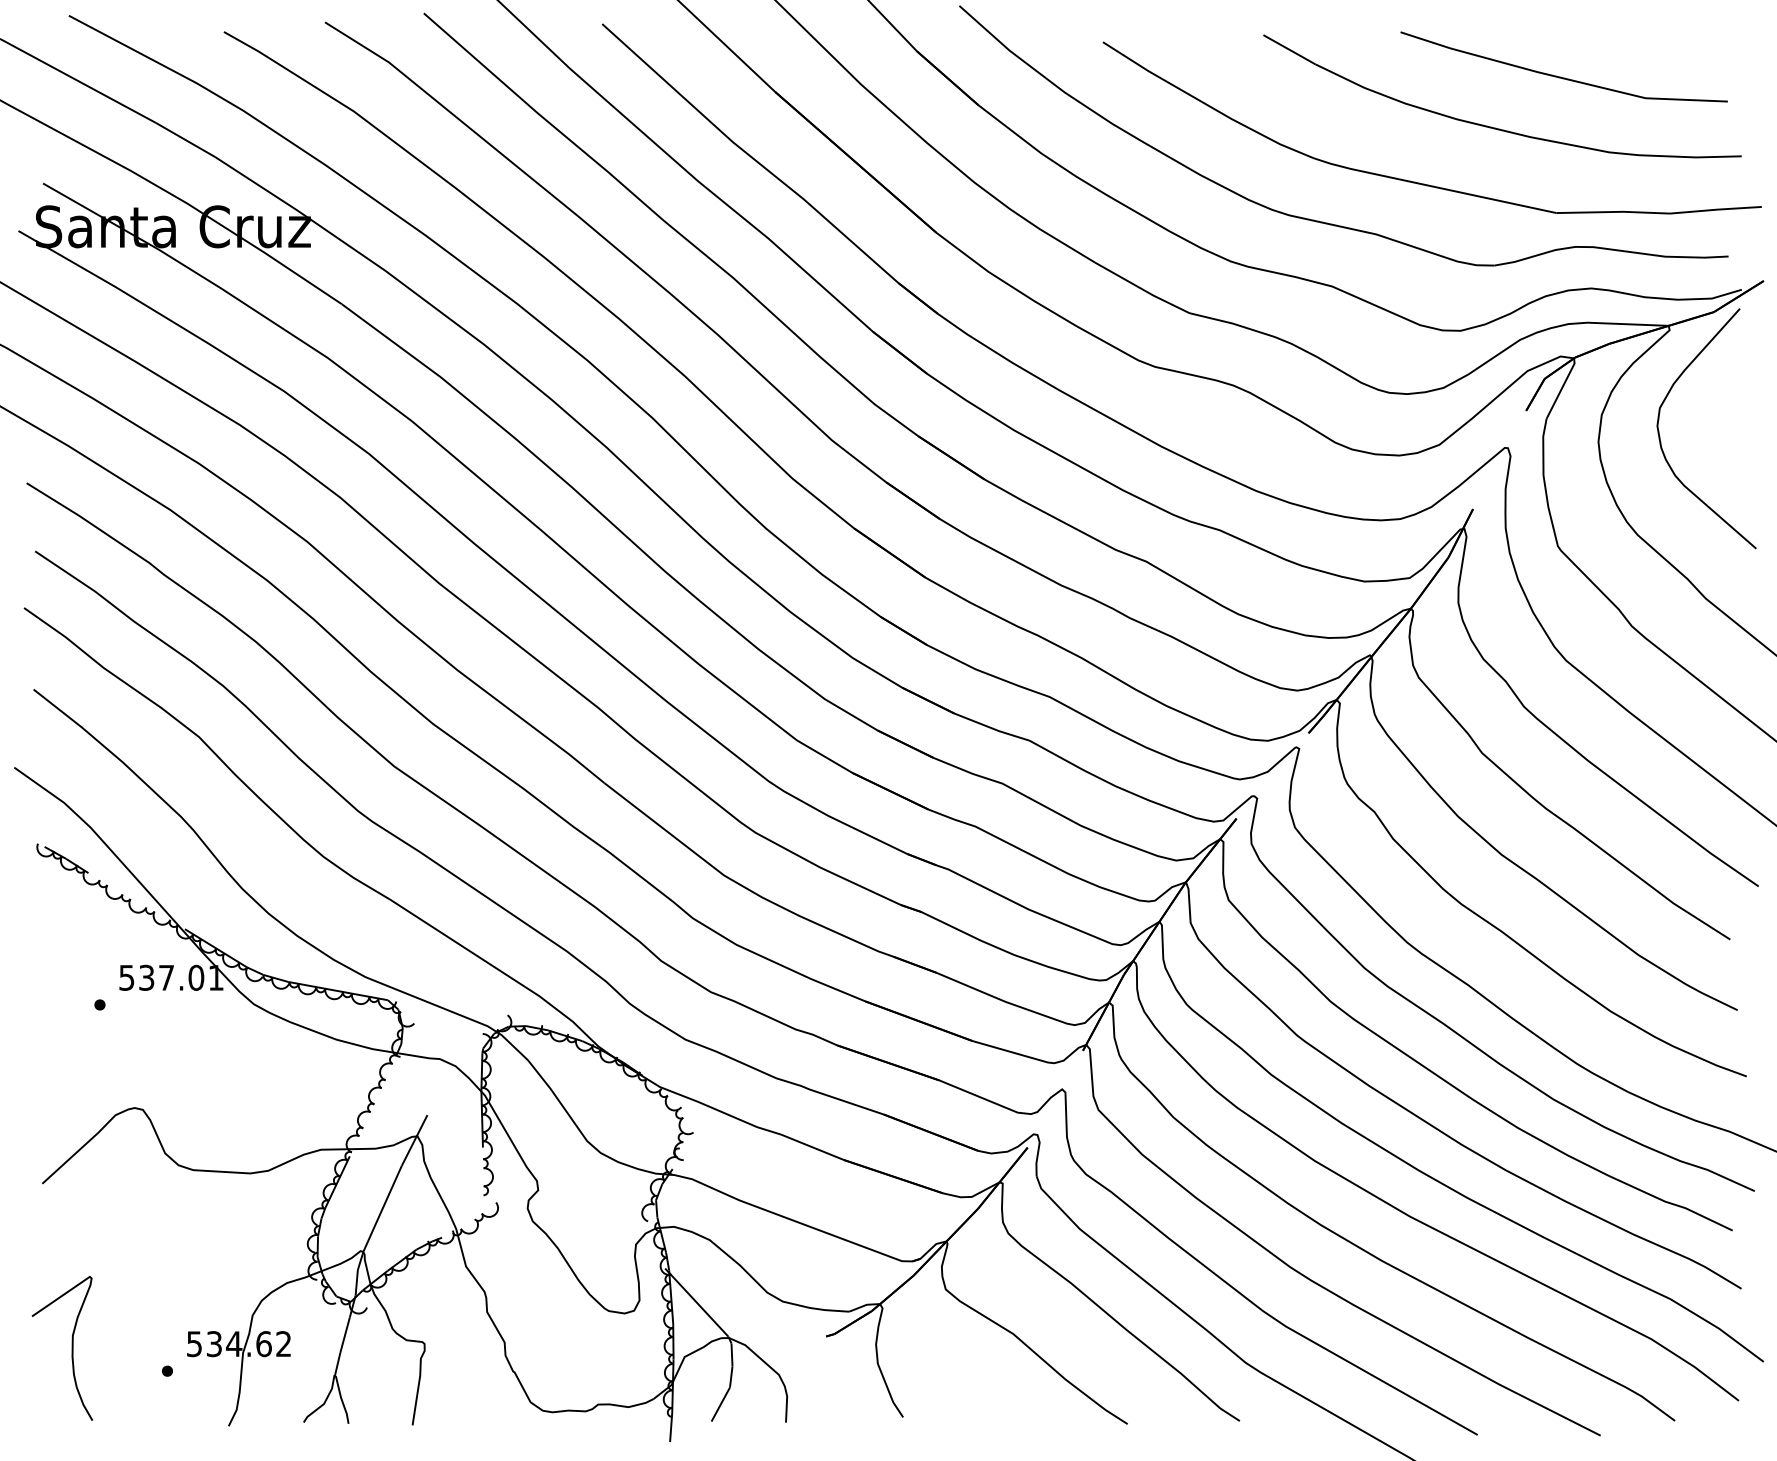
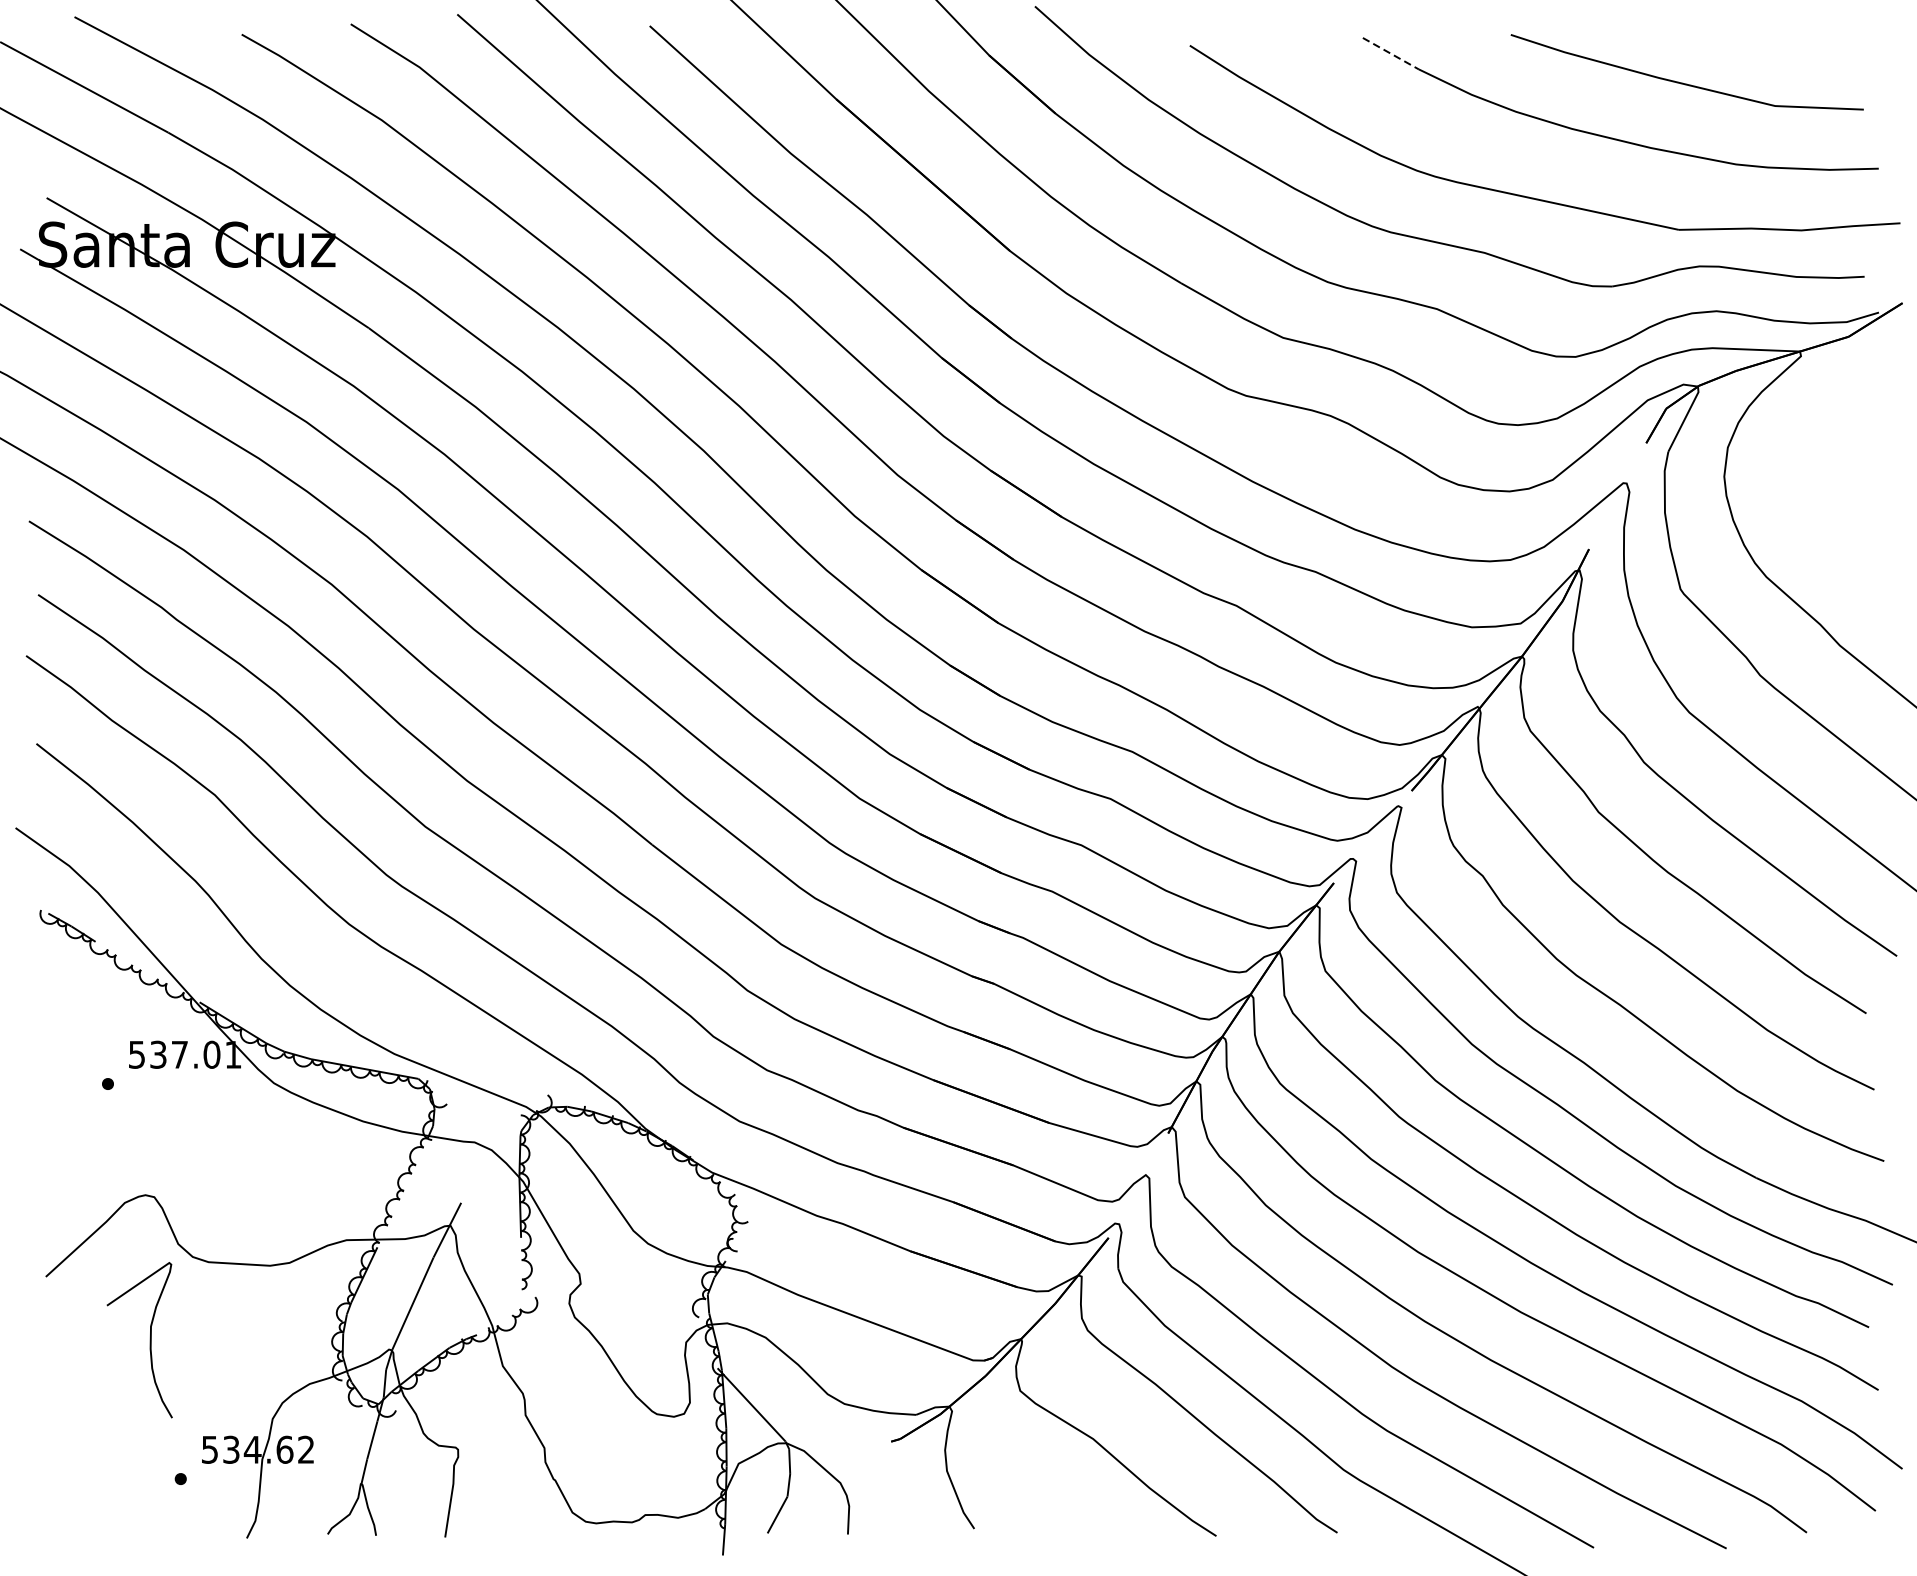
line: (1289, 49) -> (1391, 53), solid -> dashed
curve: (1660, 436) -> (1791, 470), removed
curve: (71, 1348) -> (149, 1340), moved

